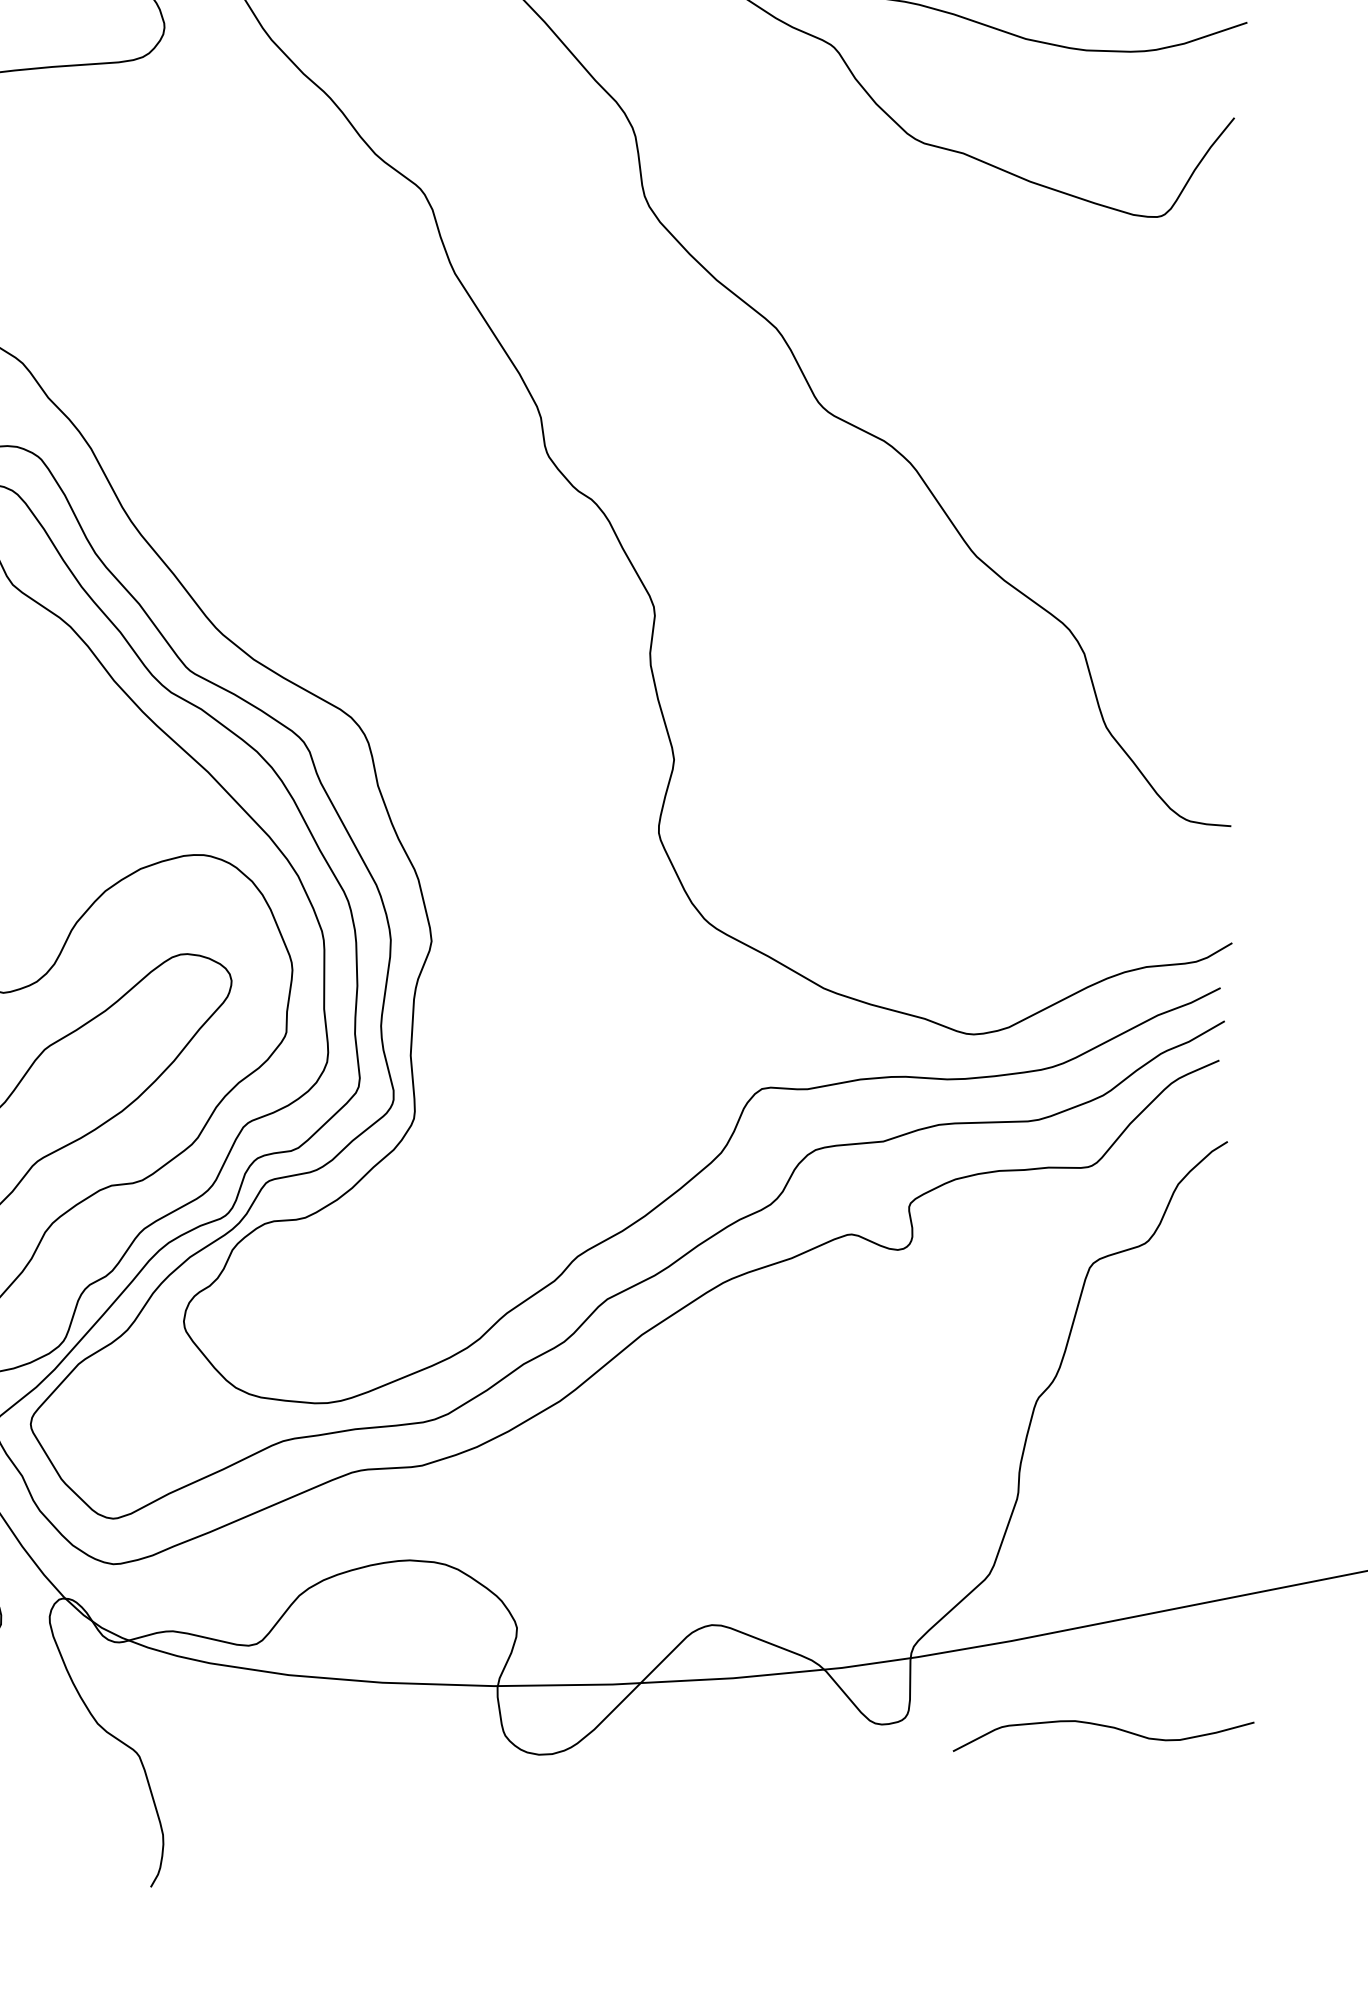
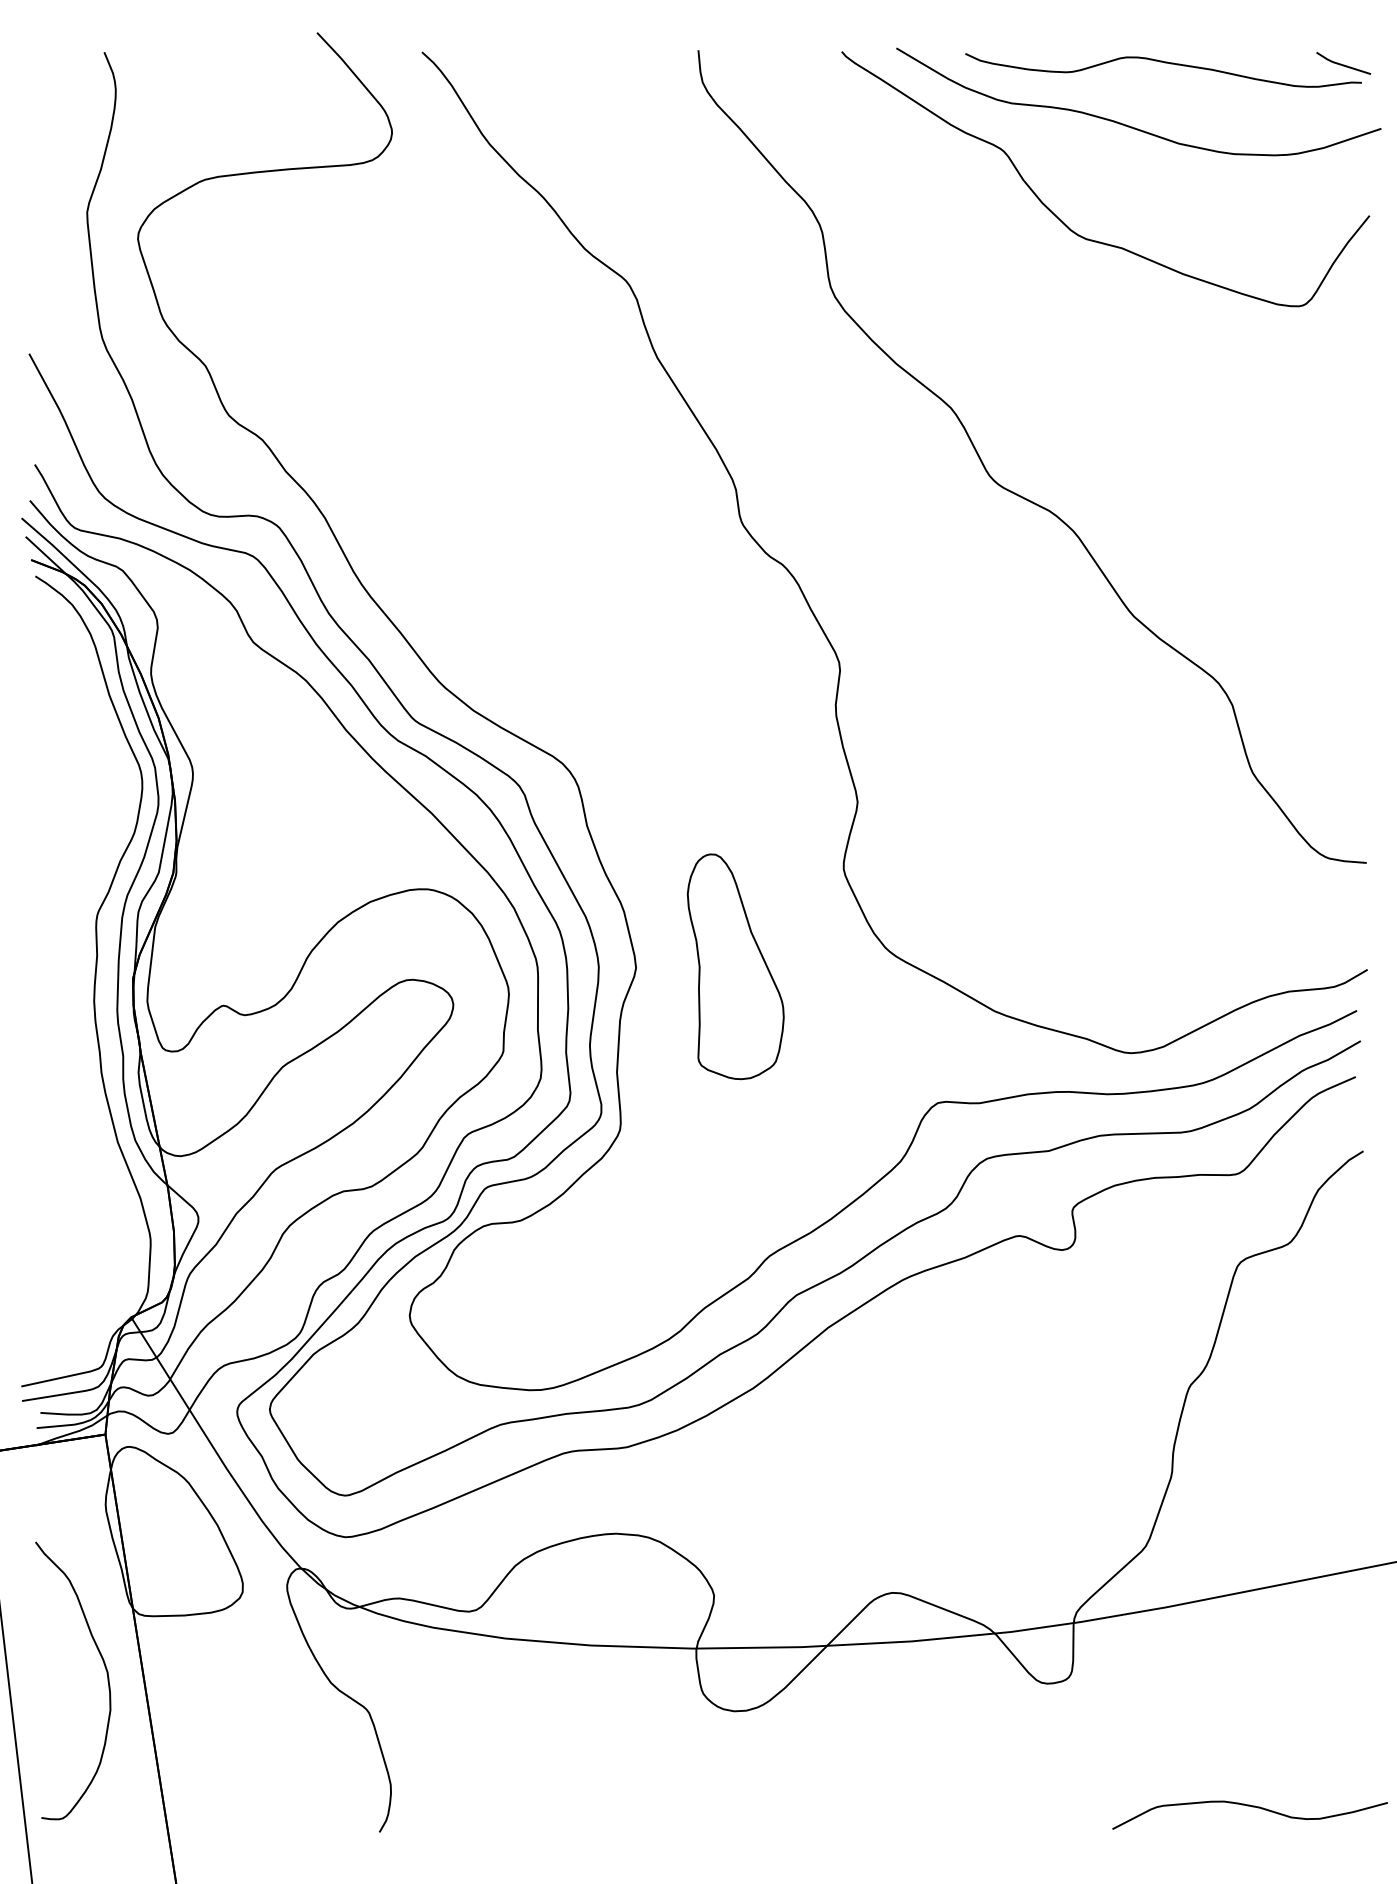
part: (540, 939) -> (735, 966), added
curve: (1106, 1727) -> (1252, 1807), moved

